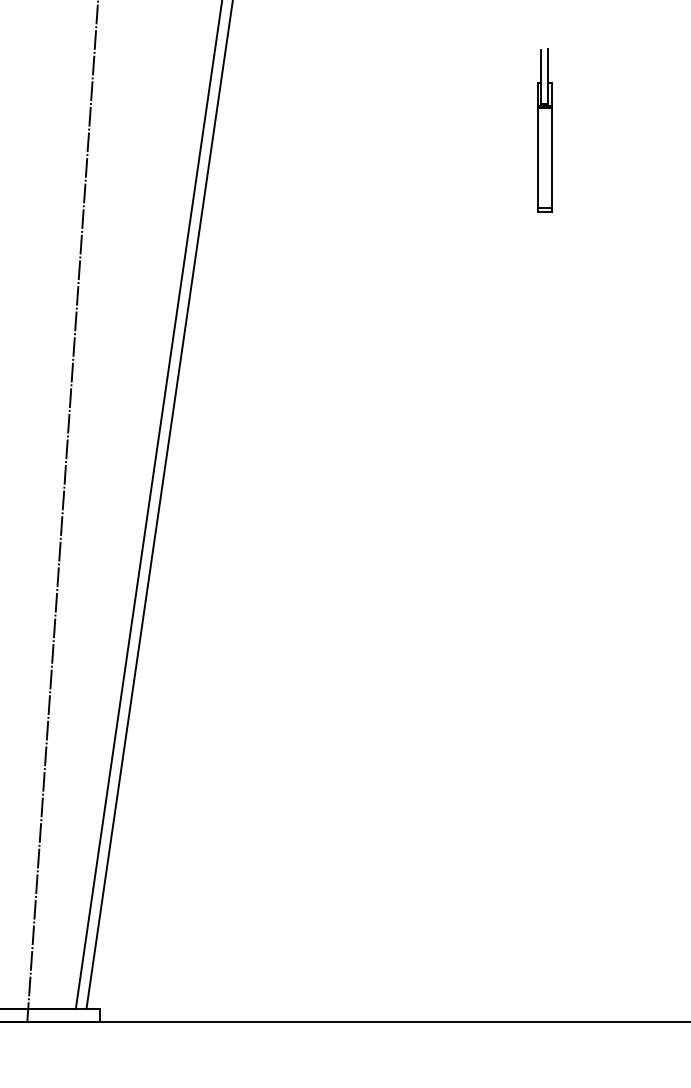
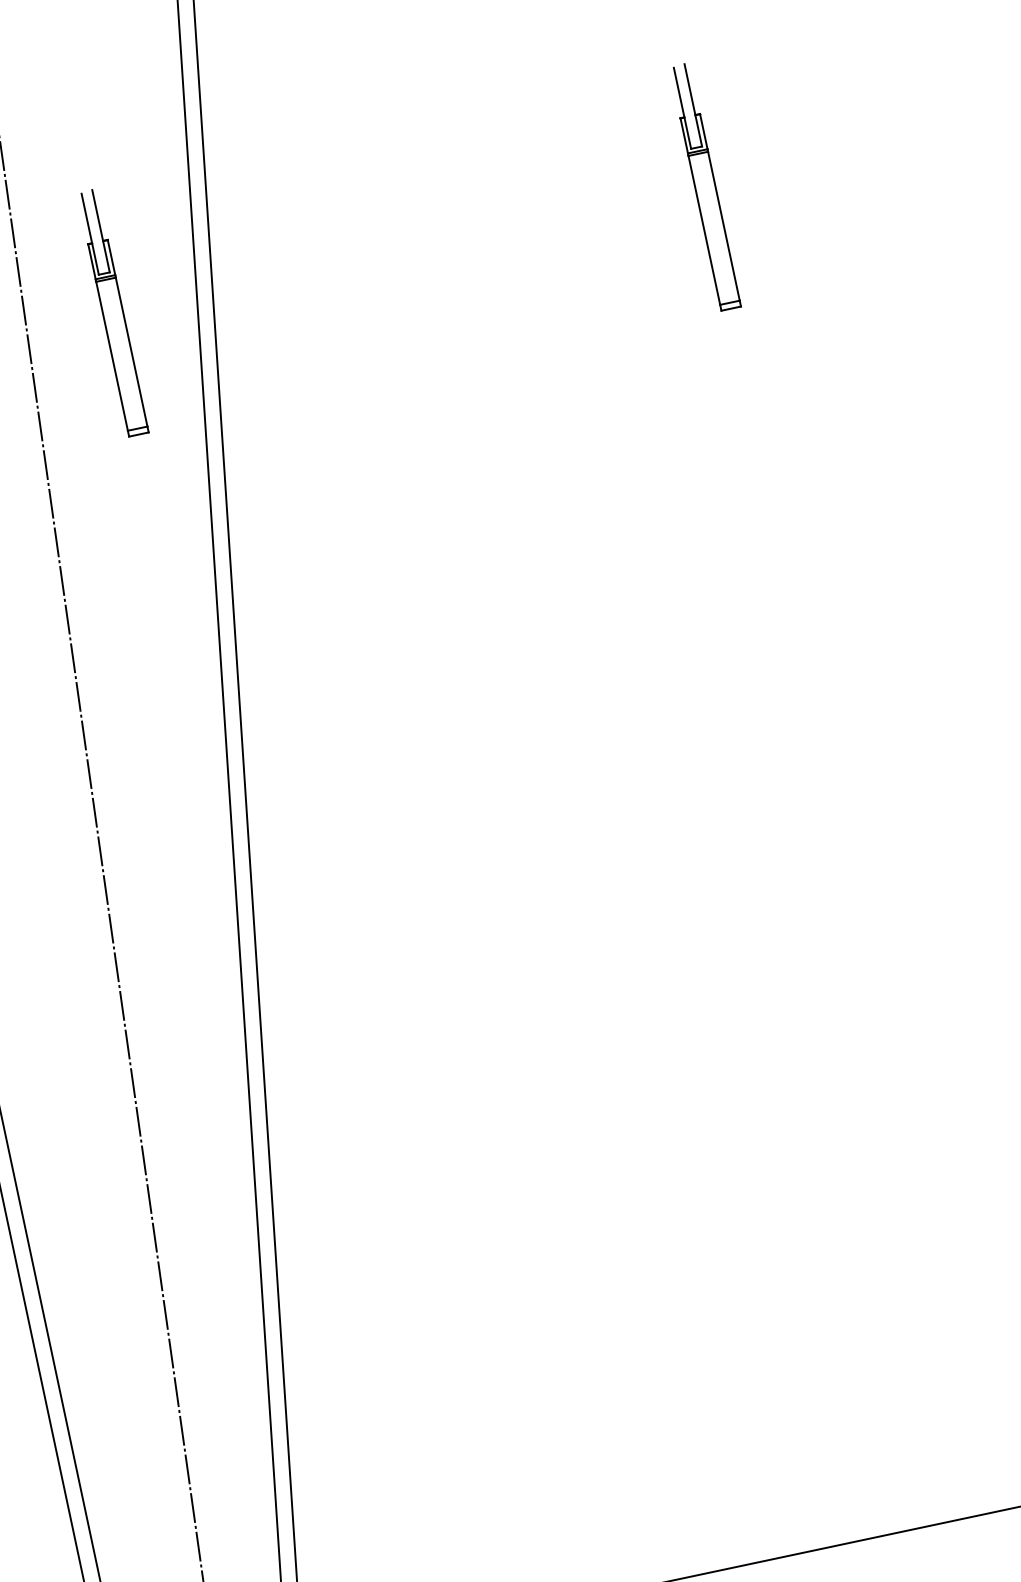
part: (146, 130) -> (112, 313), added

